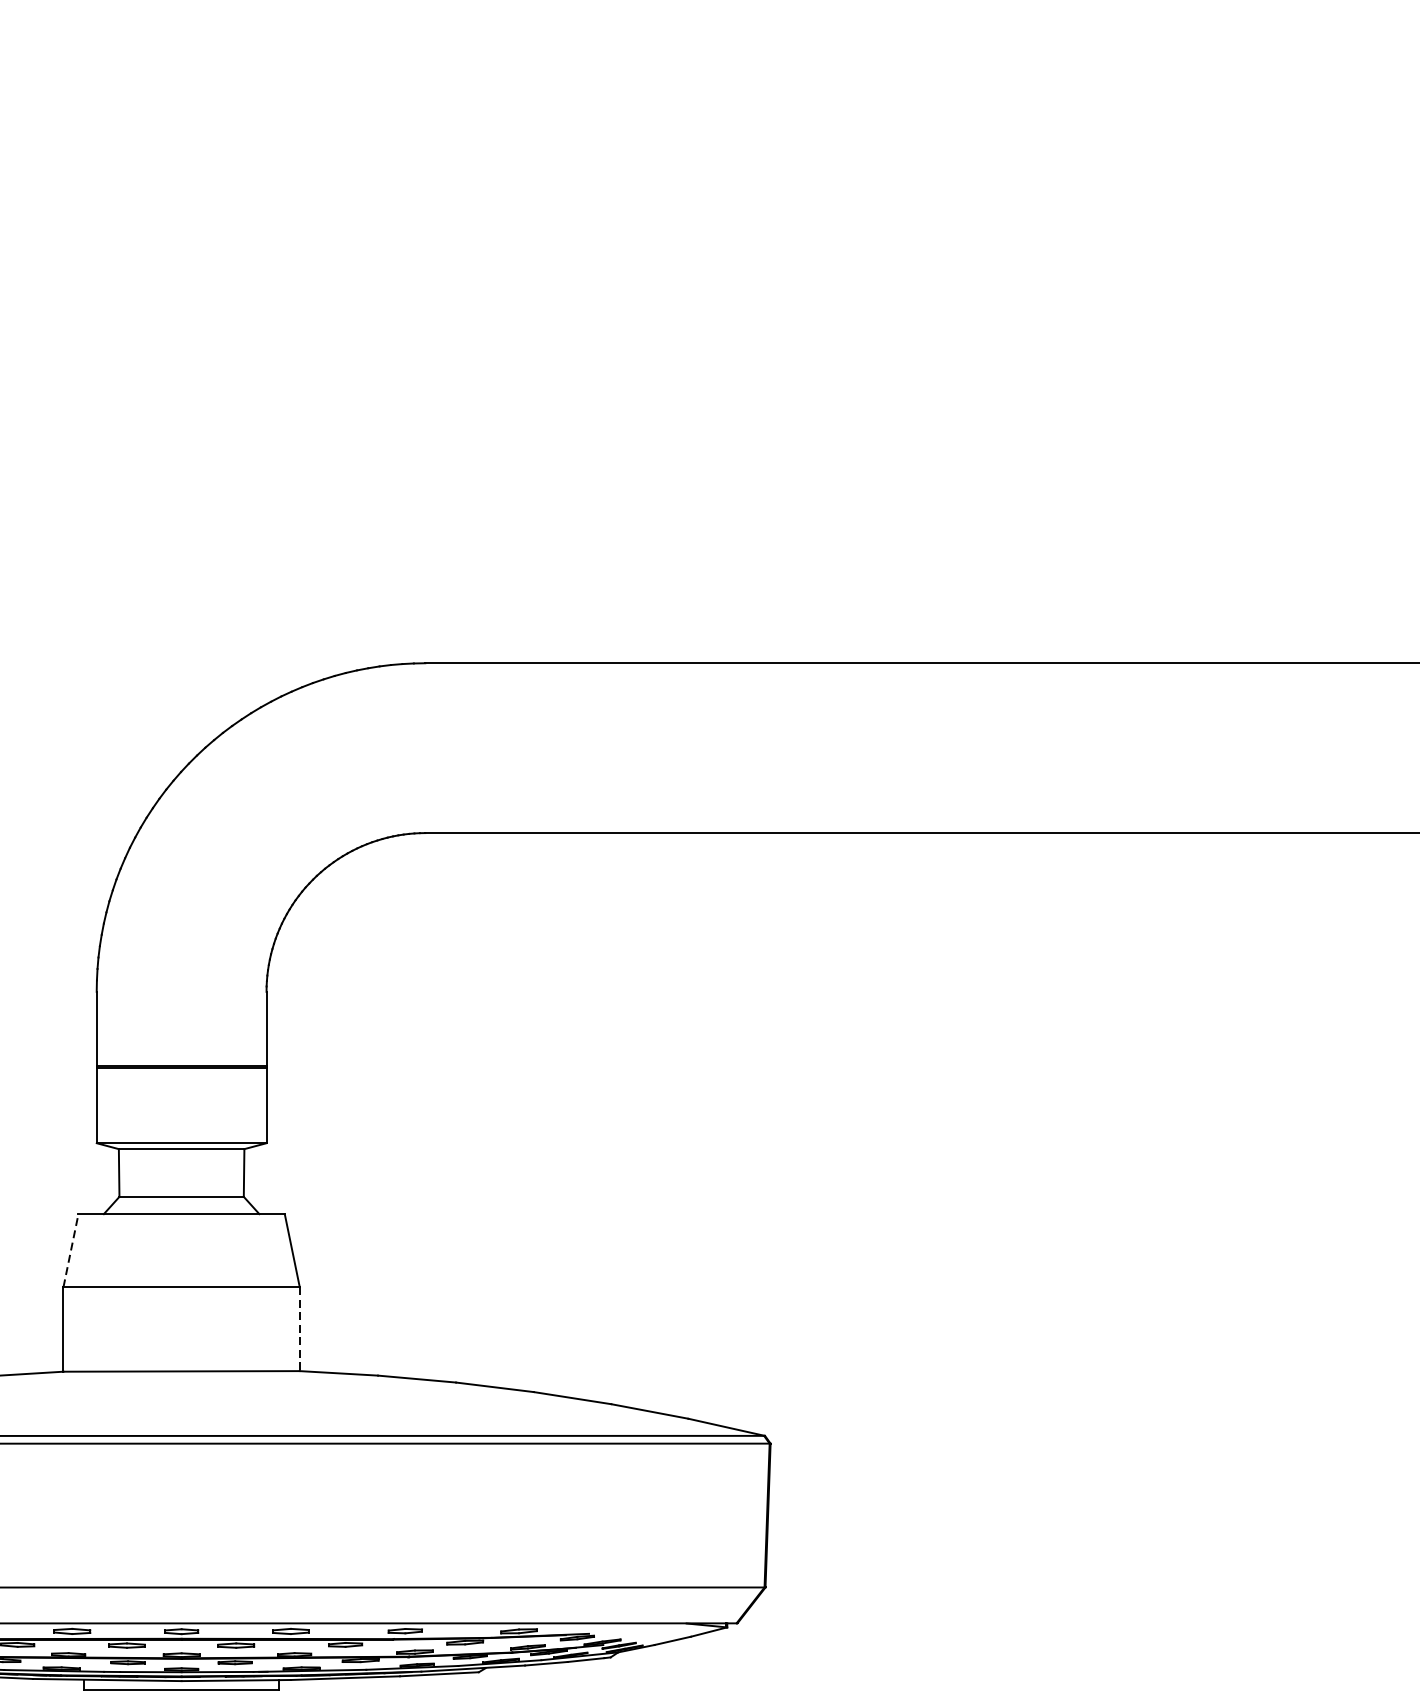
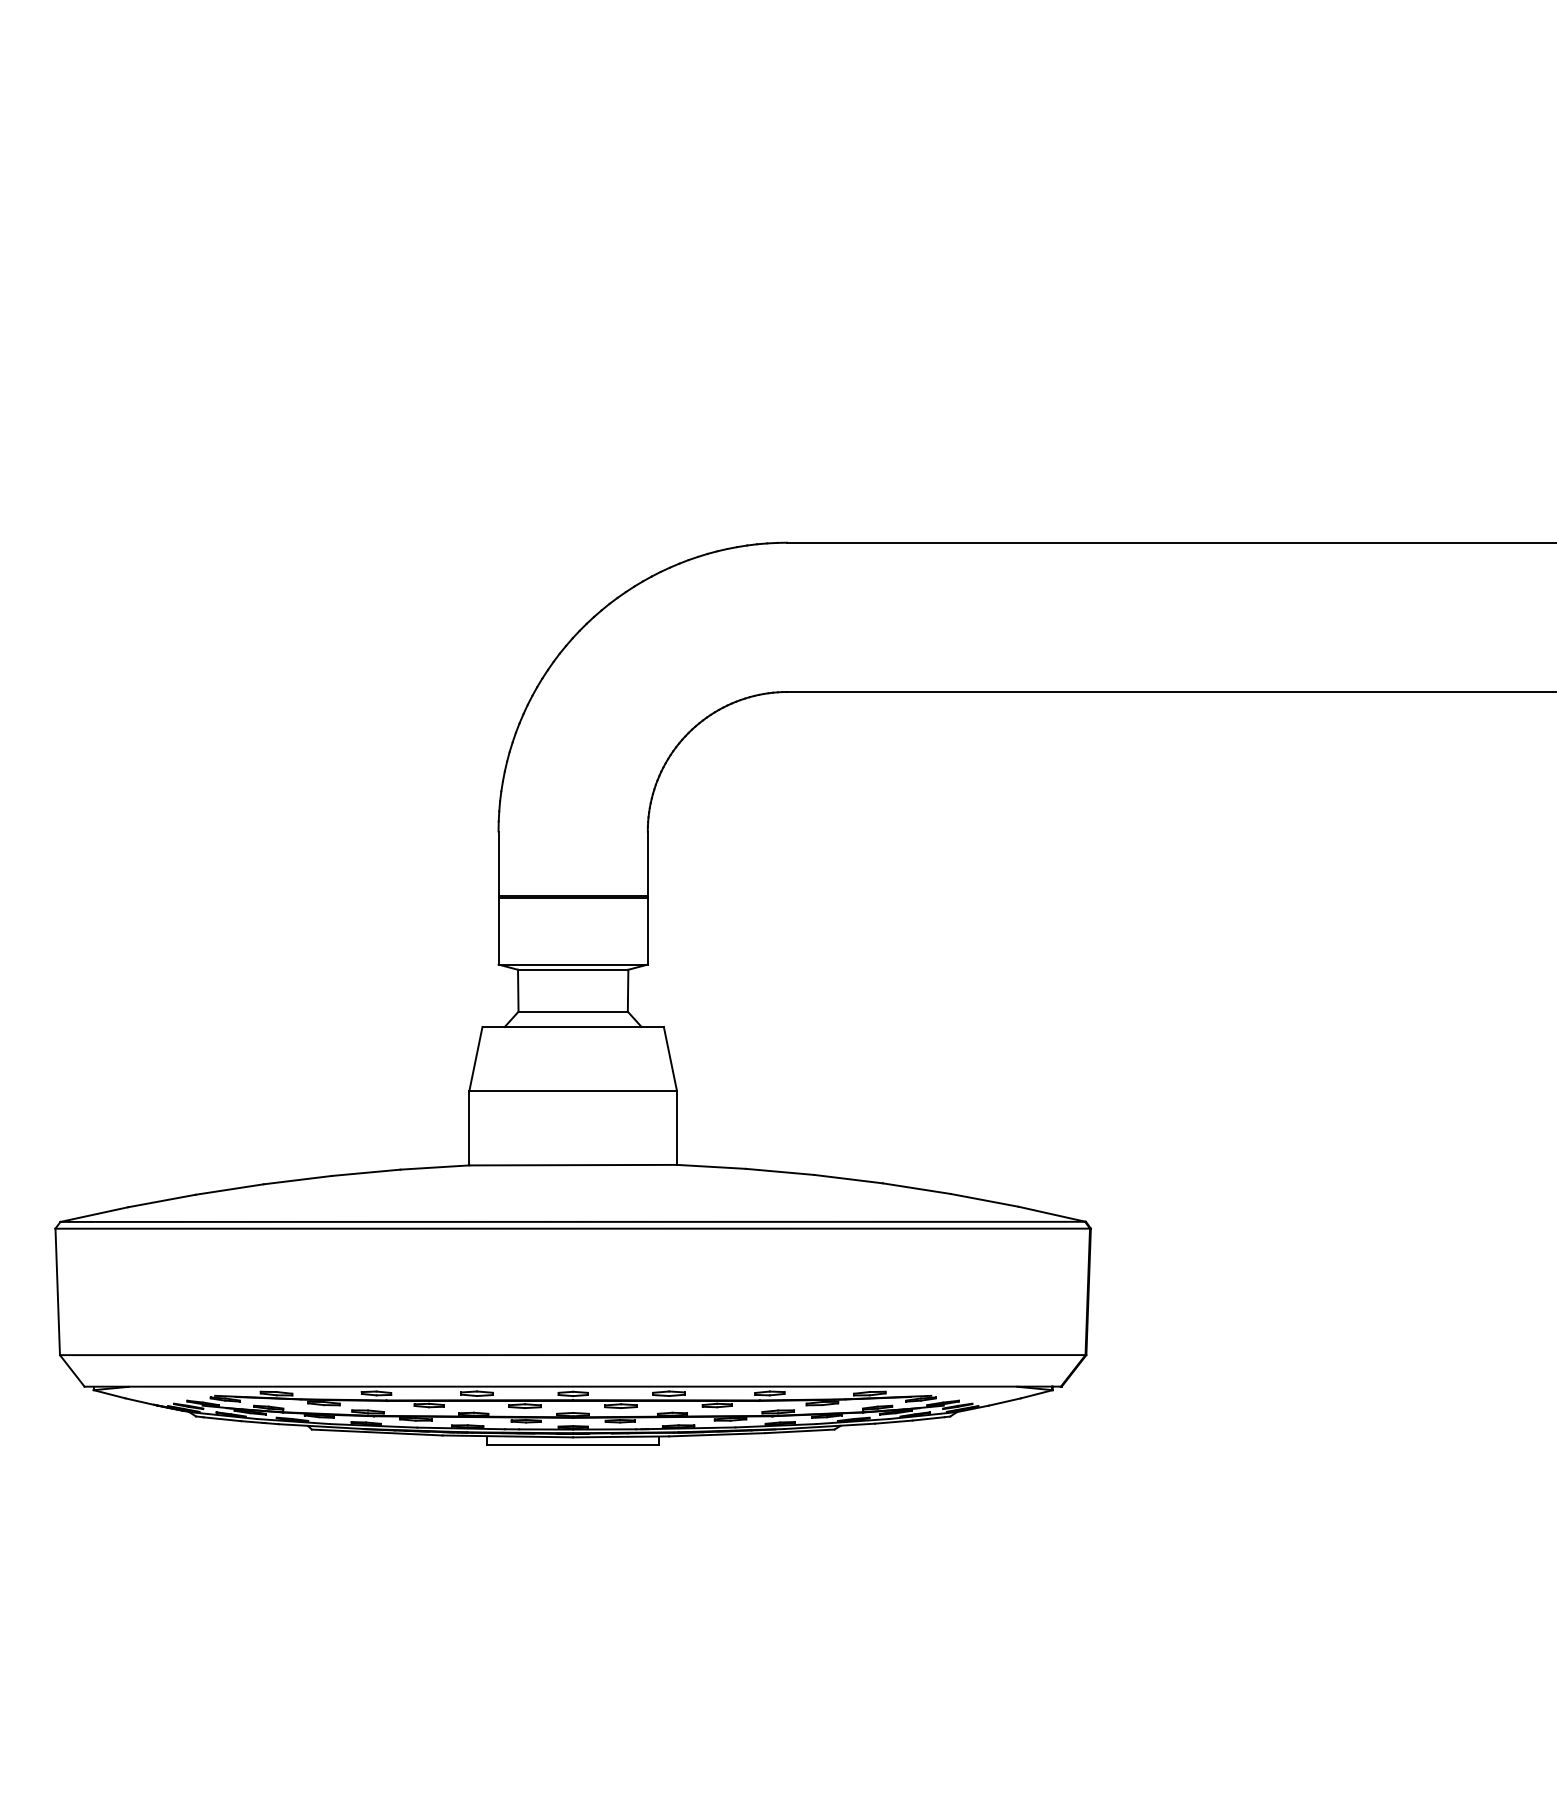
line: (70, 1251) -> (475, 1059), dashed -> solid
line: (300, 1329) -> (677, 1128), dashed -> solid

